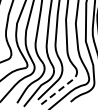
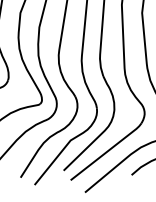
line: (59, 89) -> (108, 149), dashed -> solid

